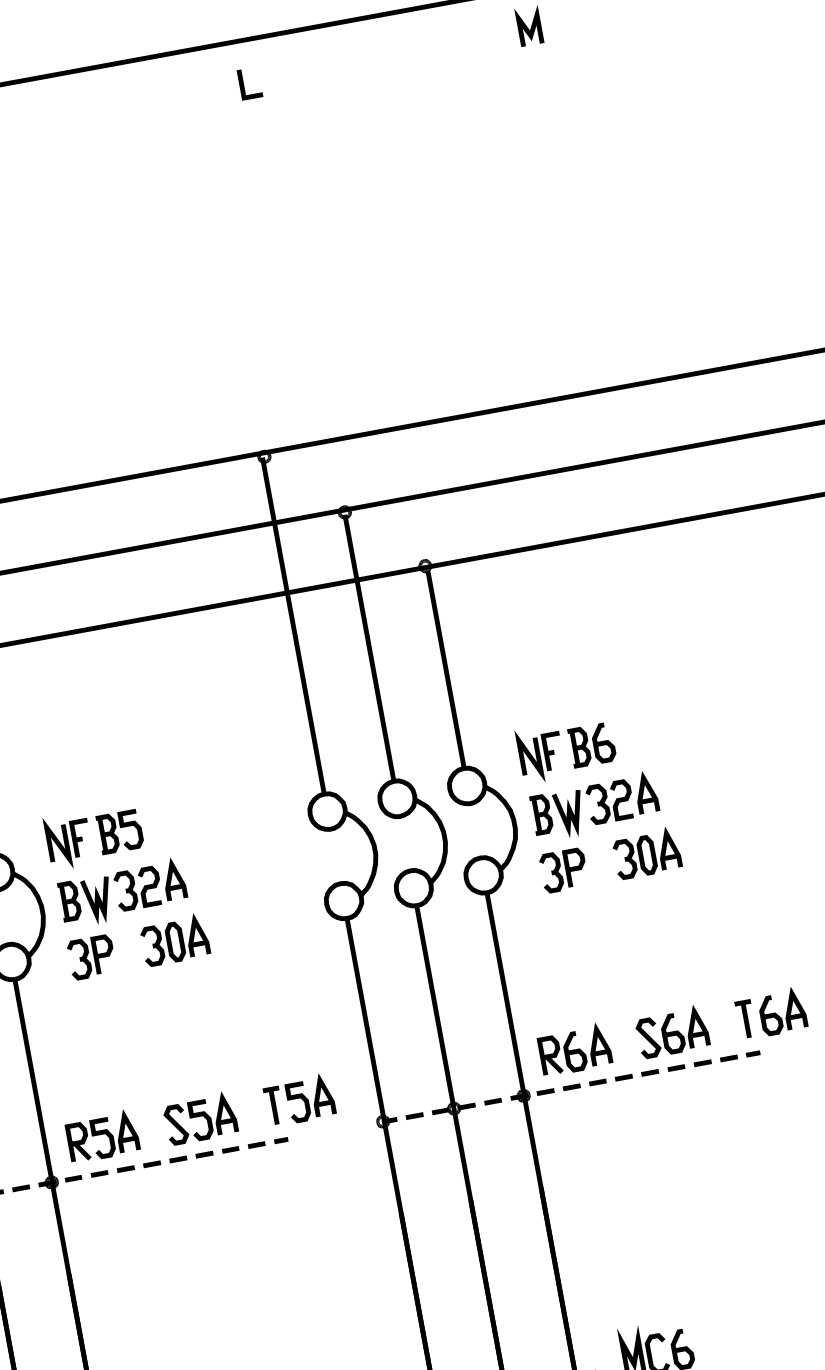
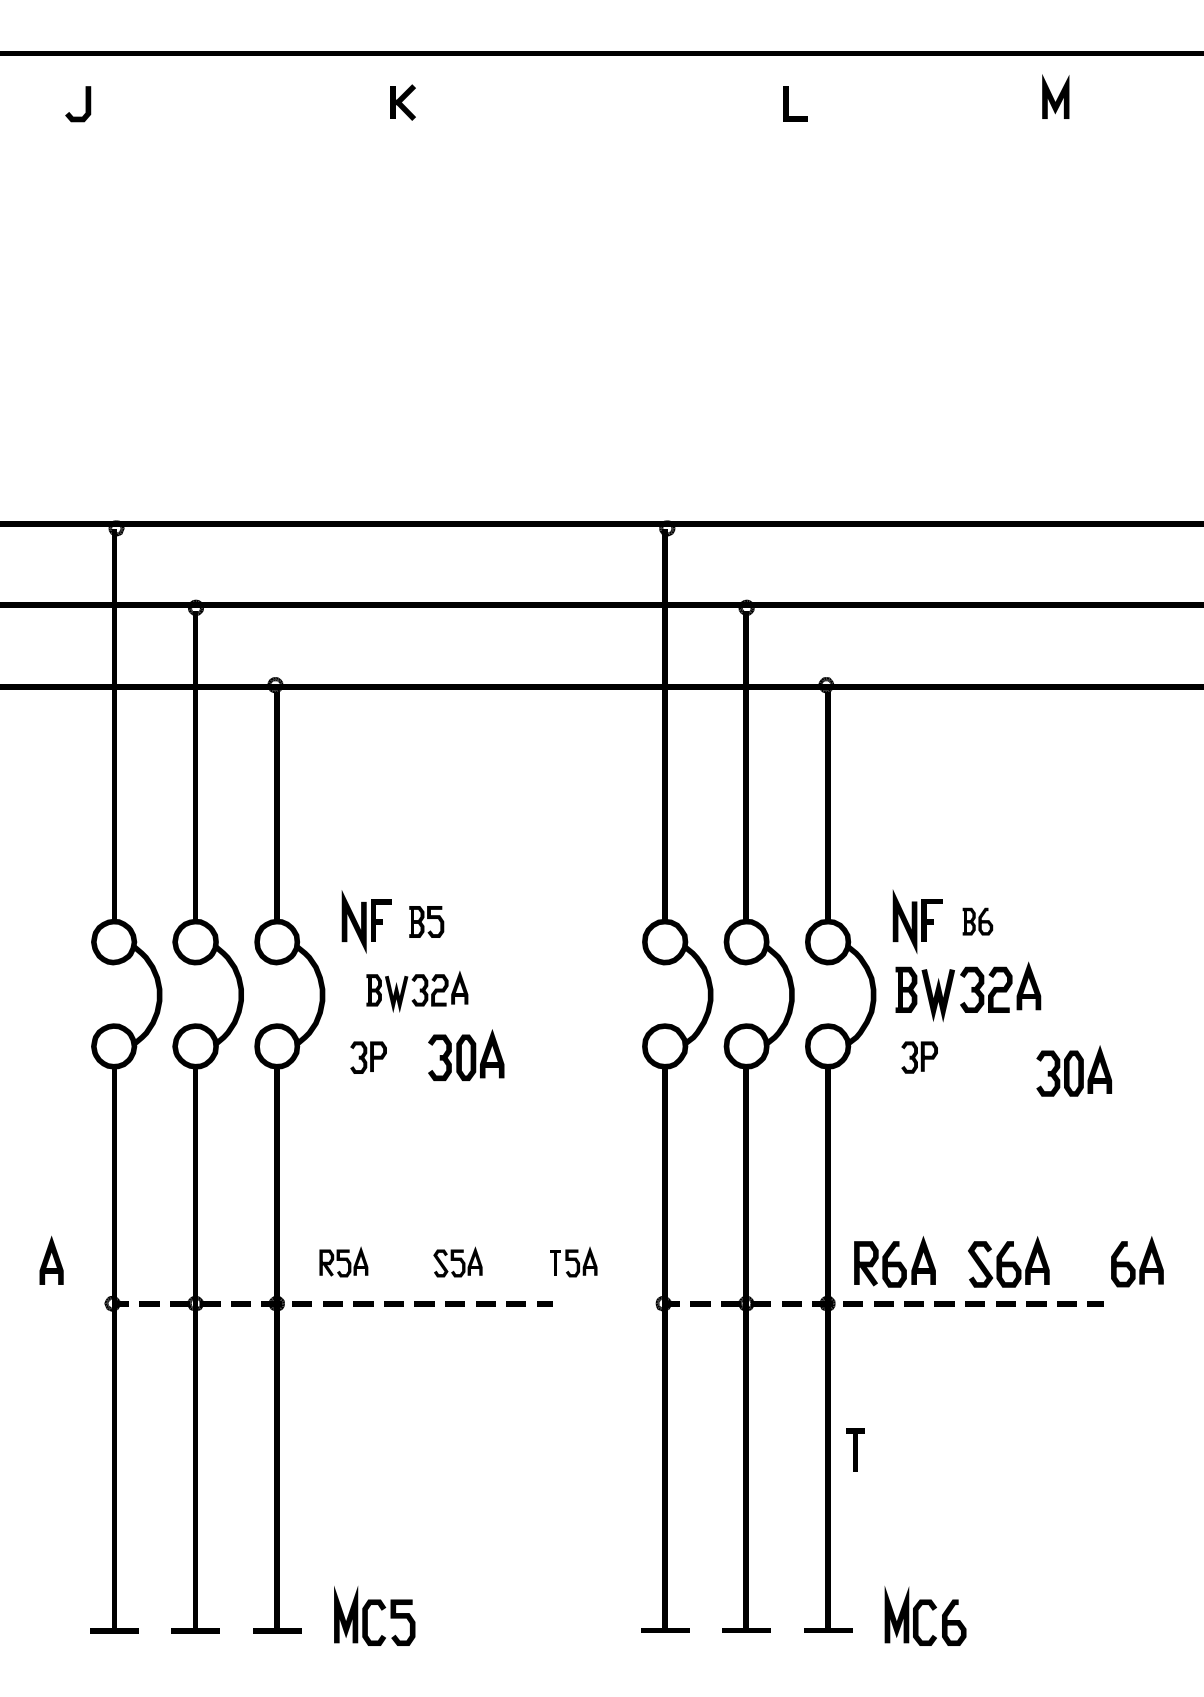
line: (244, 84) -> (788, 103), moved
part: (592, 744) -> (977, 921), size x0.6
part: (119, 831) -> (426, 921), size x0.7
part: (646, 852) -> (1073, 1070), moved
part: (563, 870) -> (919, 1057), size x0.7
part: (123, 892) -> (417, 991), size x0.7
part: (91, 957) -> (368, 1057), size x0.7
part: (745, 1018) -> (855, 1449), moved
part: (299, 1099) -> (573, 1261), size x0.6
part: (199, 1117) -> (457, 1261), size x0.6
part: (102, 1135) -> (343, 1261), size x0.6

